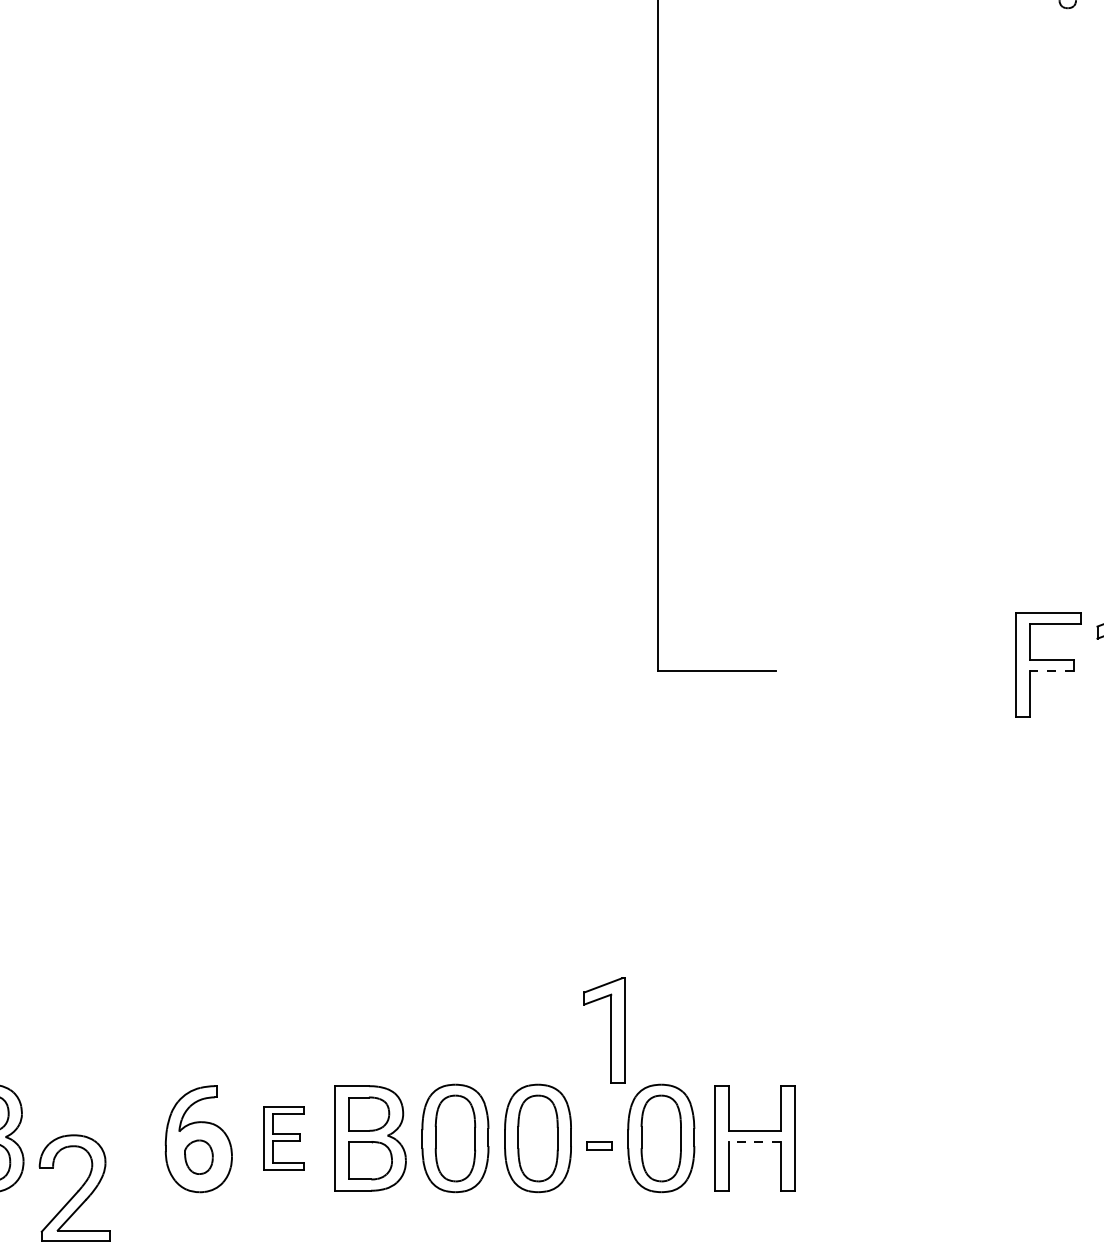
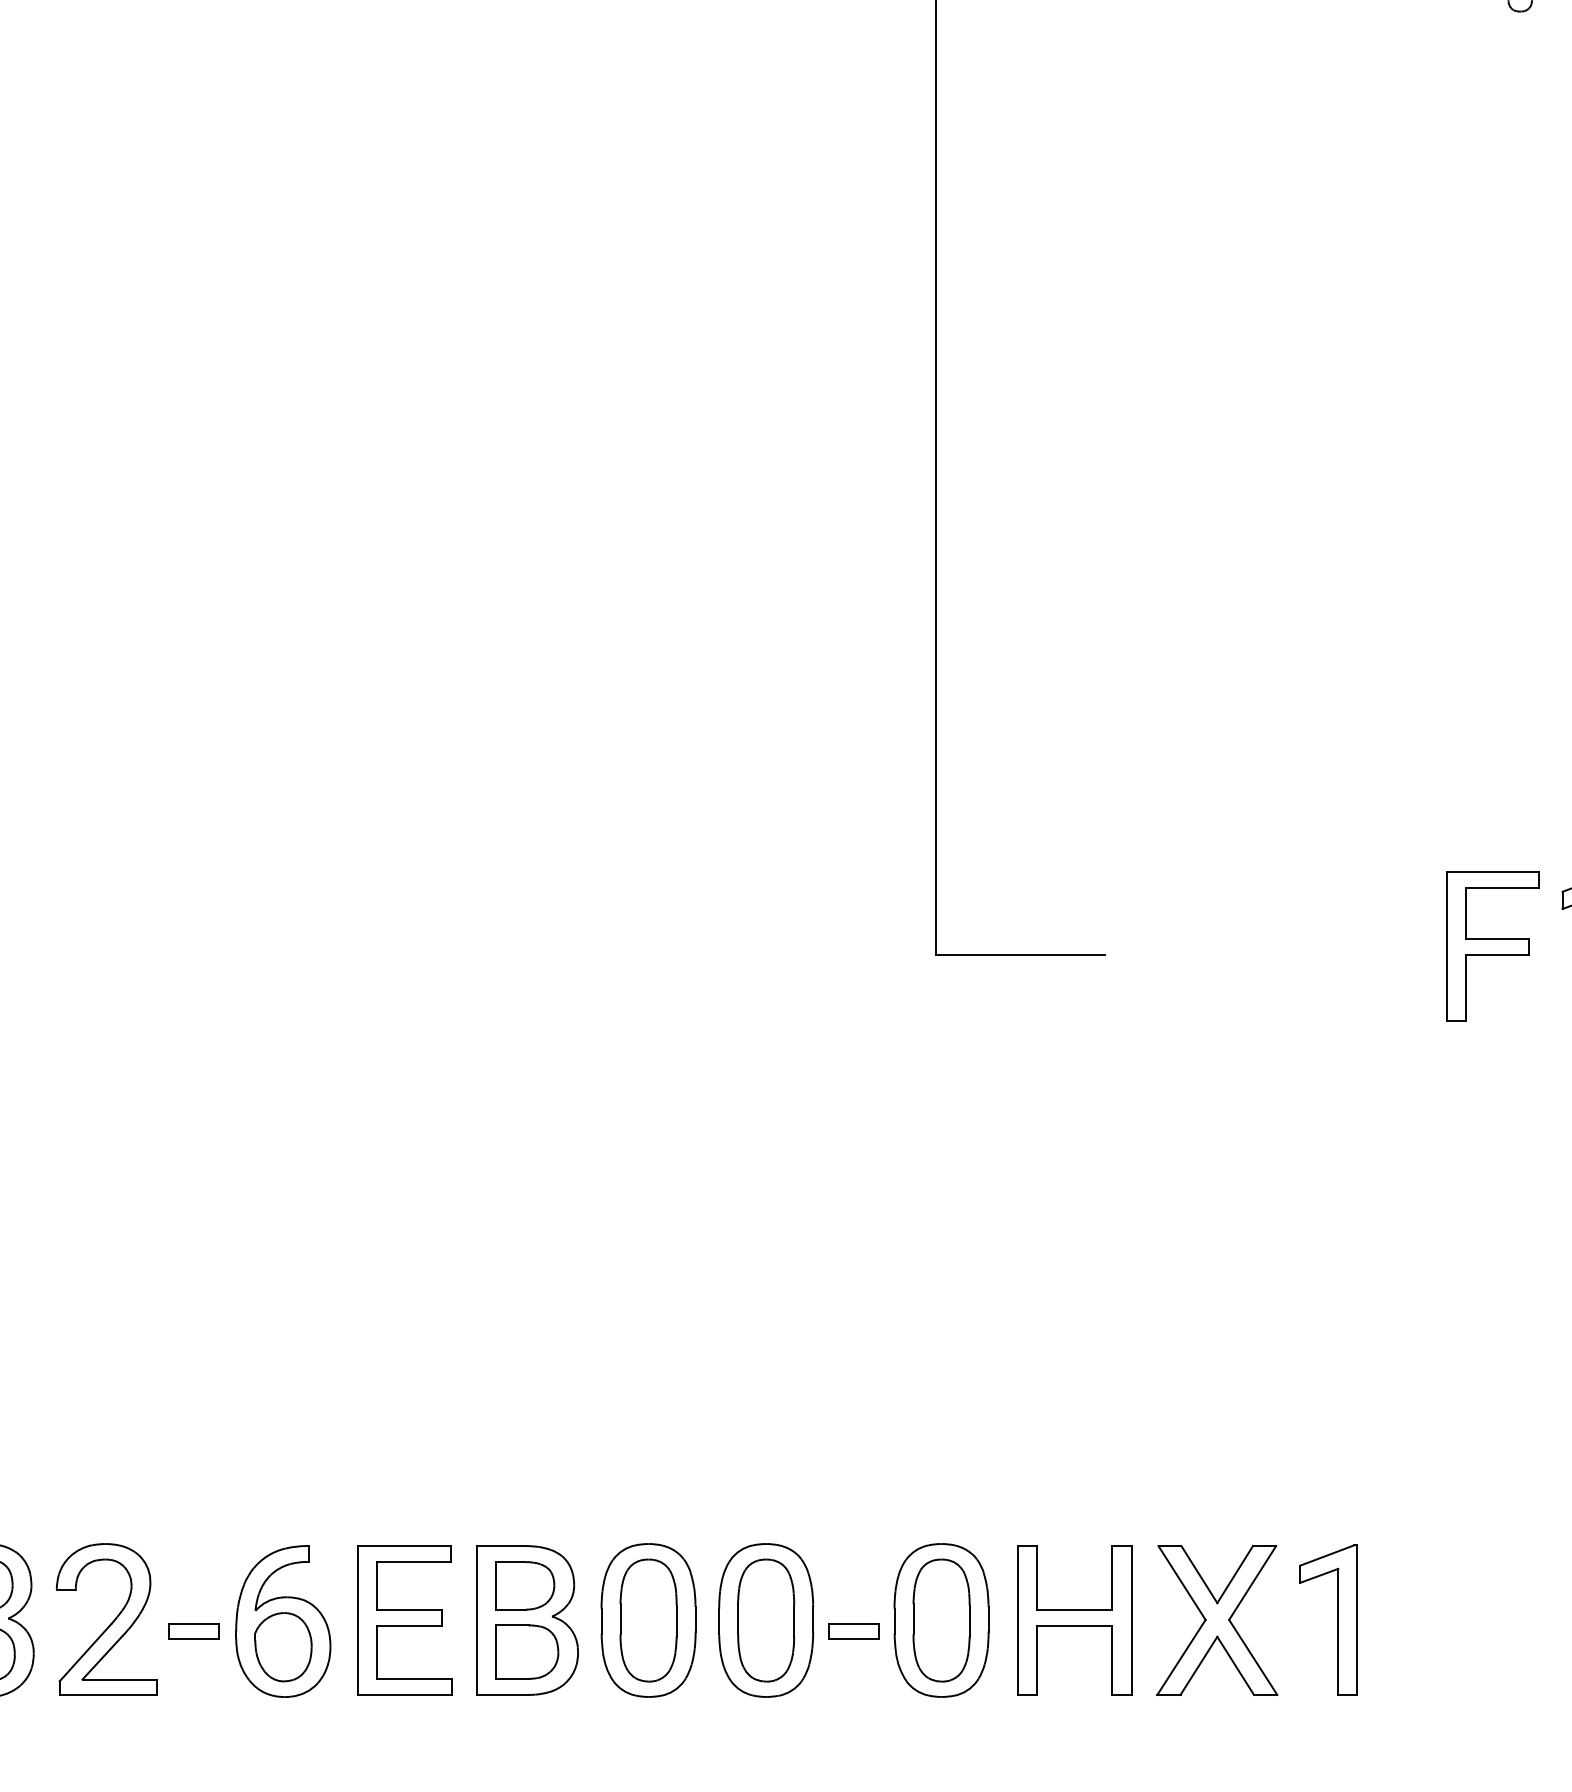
line: (1051, 671) -> (1497, 955), dashed -> solid
part: (610, 1030) -> (1337, 1619), moved
part: (283, 1138) -> (404, 1620), size x1.67
part: (855, 1138) -> (1217, 1620), added
line: (754, 1142) -> (1074, 1626), dashed -> solid
part: (135, 1146) -> (193, 1631), added
part: (599, 1146) -> (853, 1631), size x1.43
part: (198, 1157) -> (283, 1647), size x1.43
part: (74, 1188) -> (106, 1619), moved

